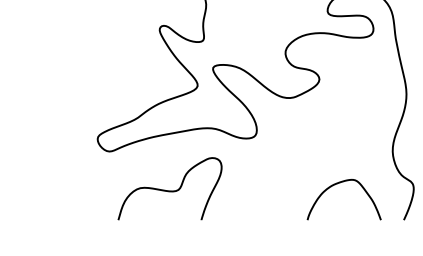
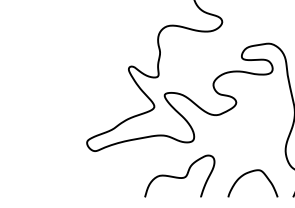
curve: (169, 190) -> (179, 177), moved

